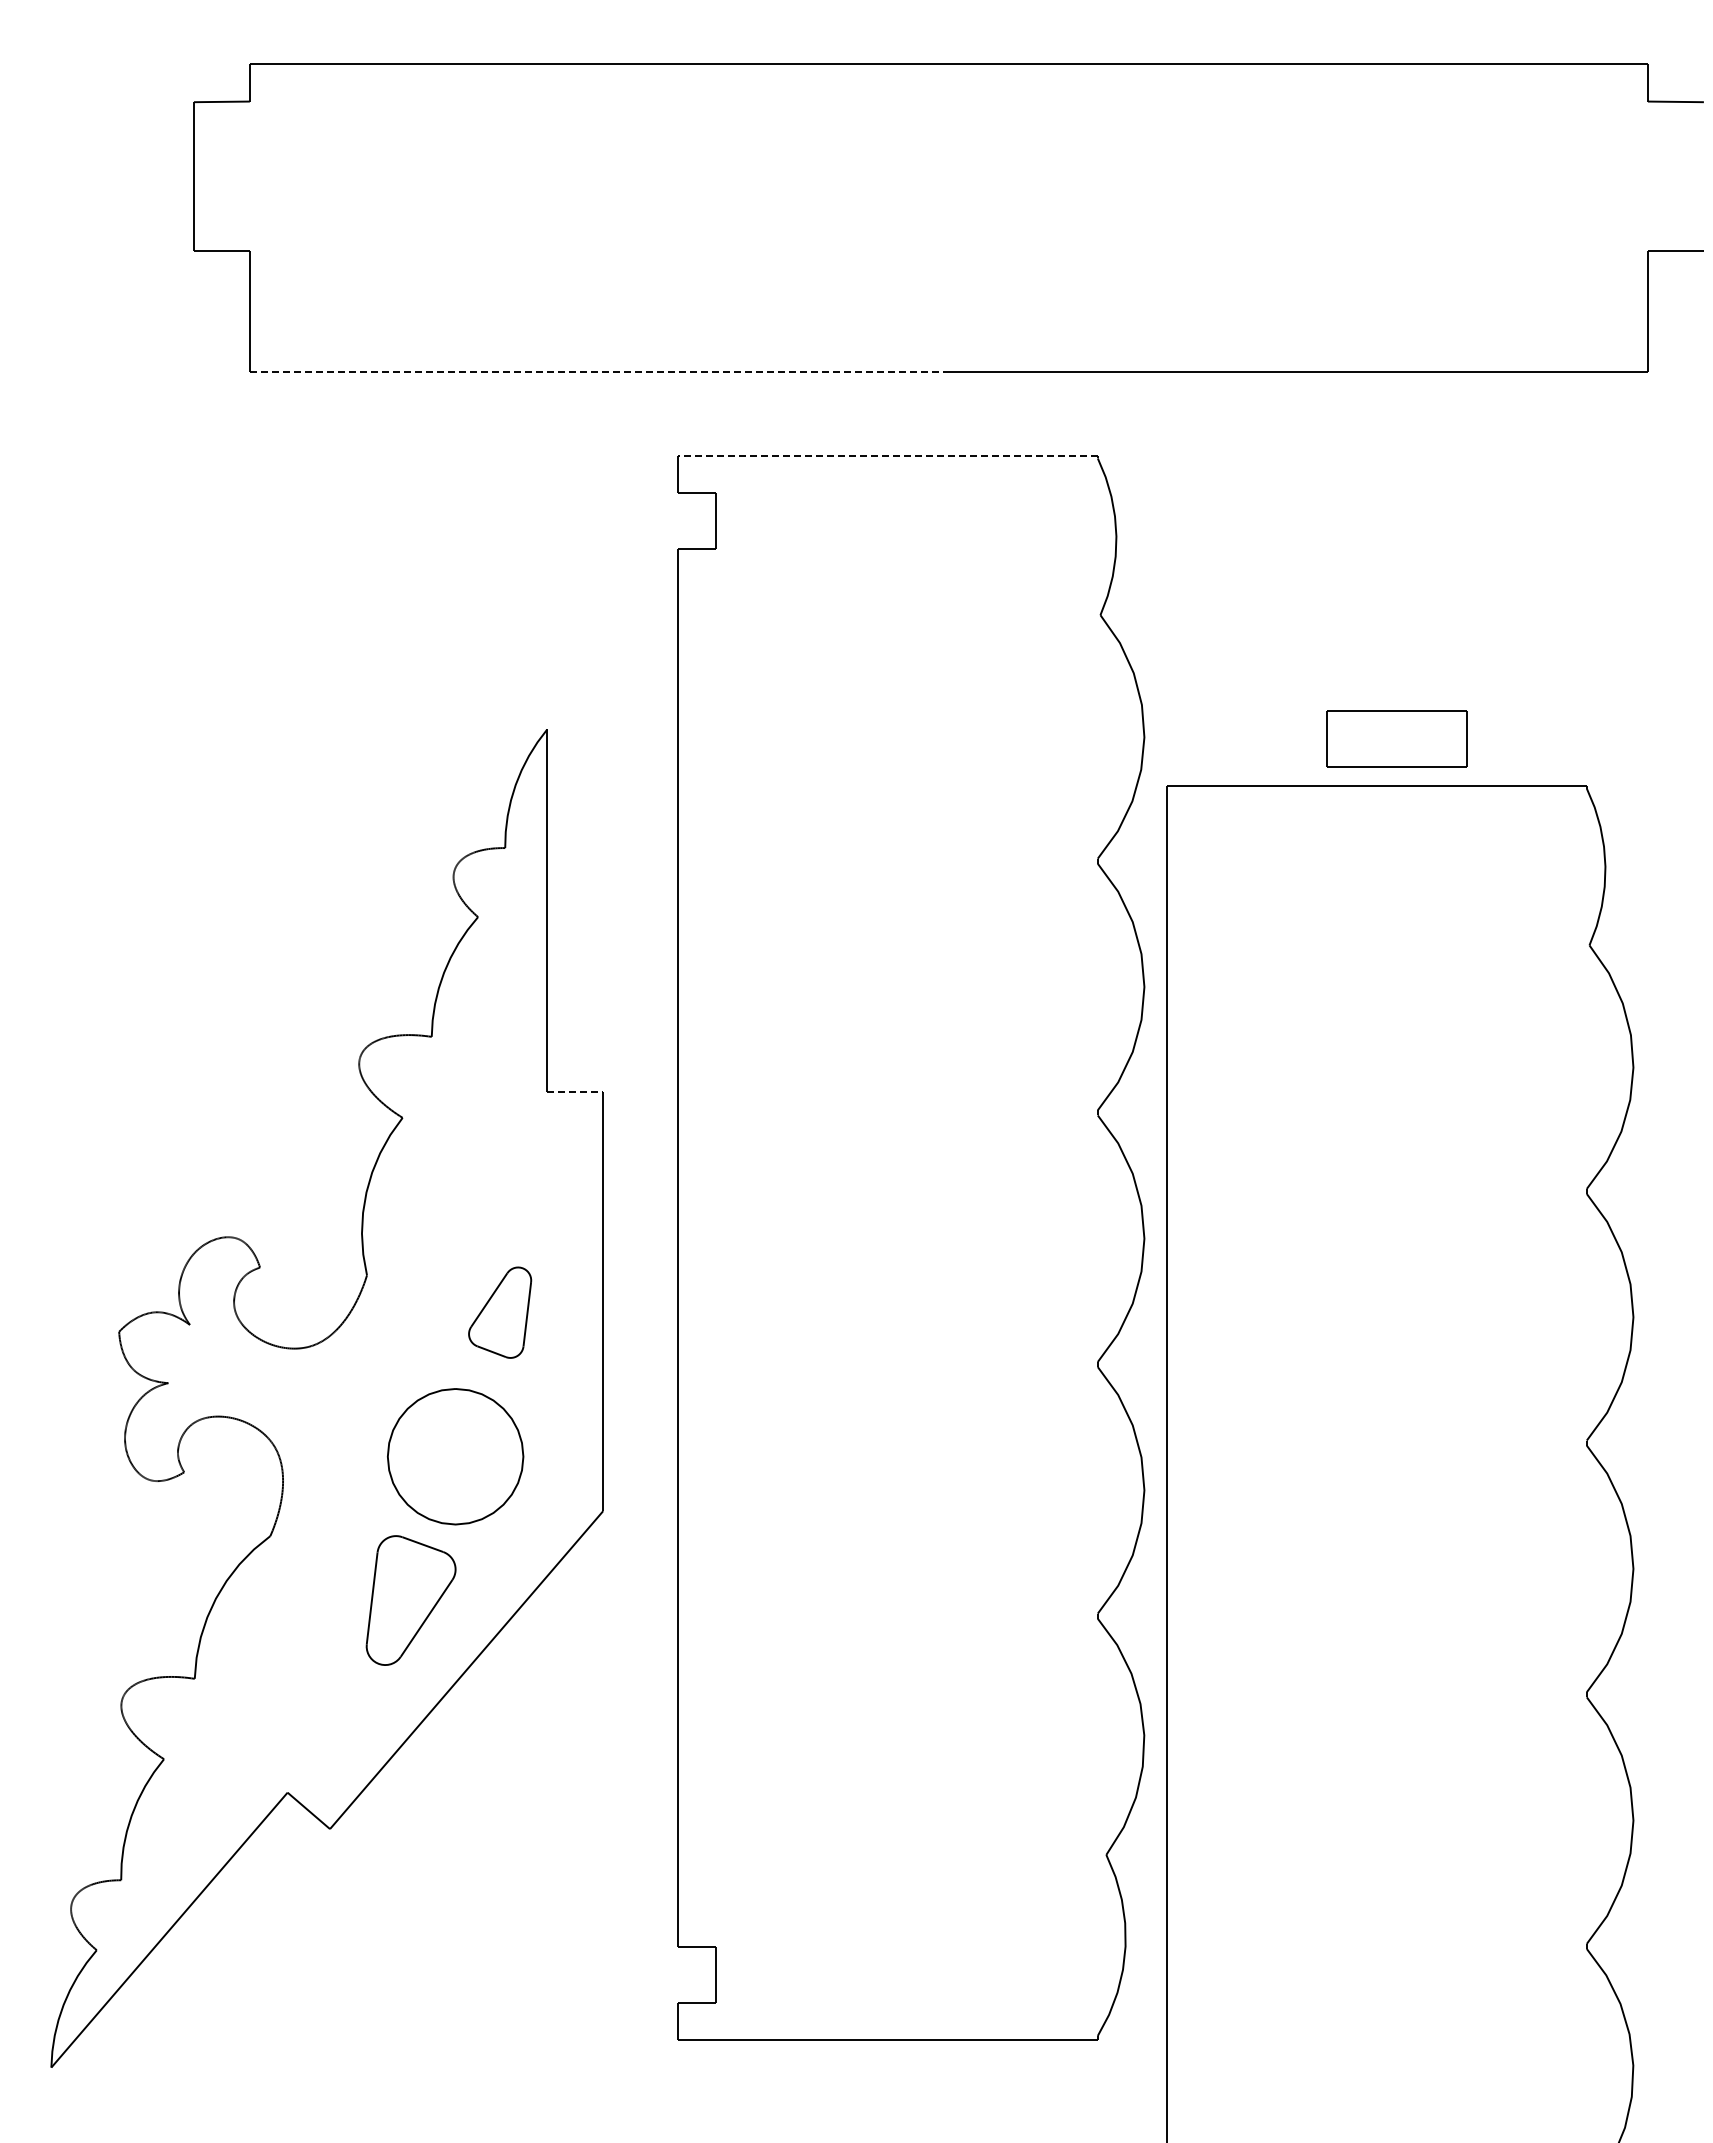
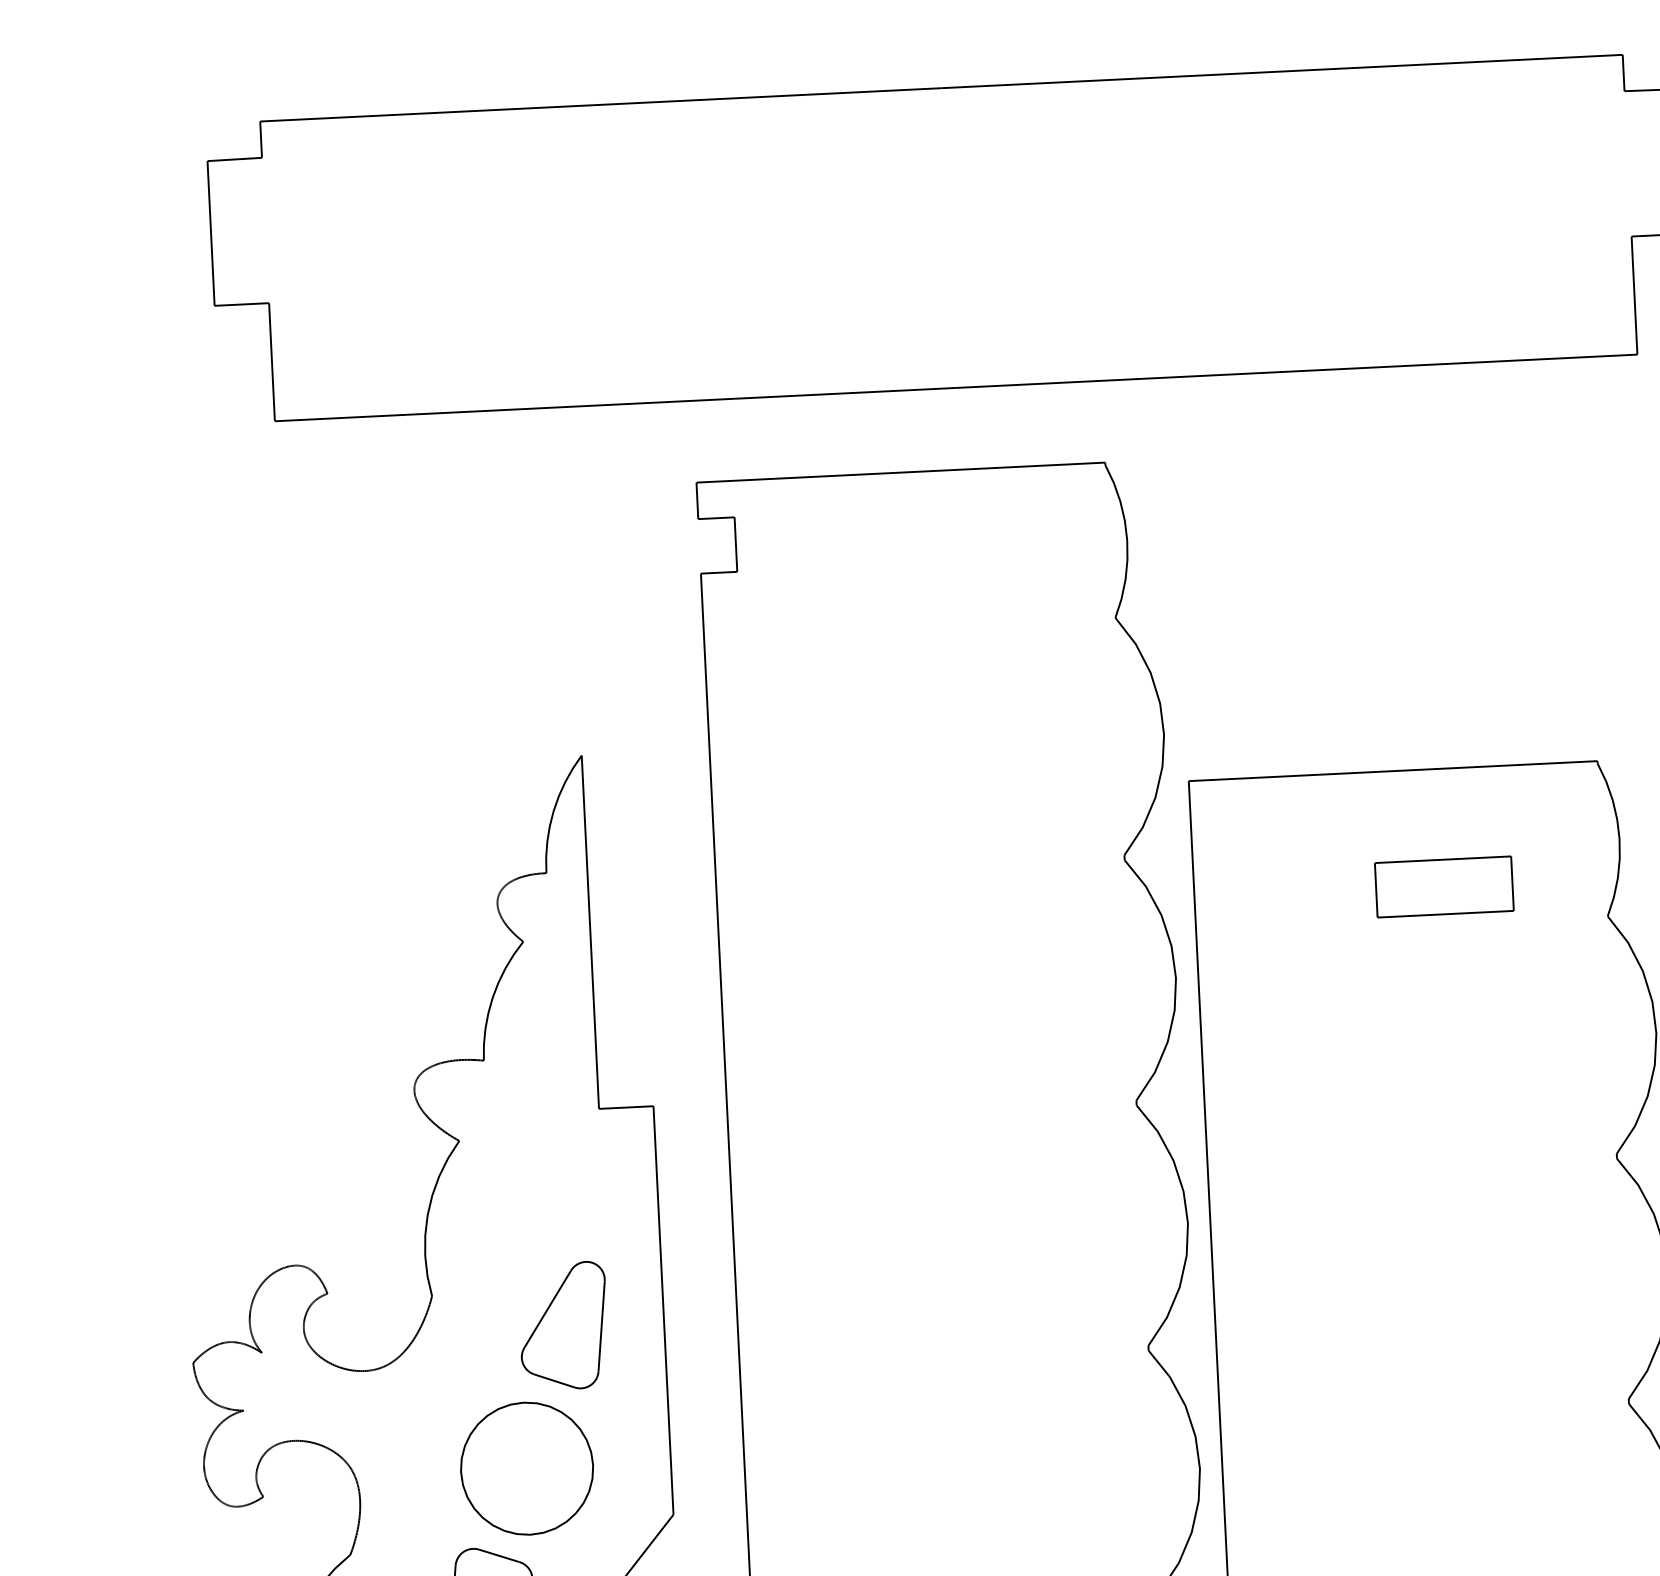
line: (599, 371) -> (615, 404), dashed -> solid
line: (888, 455) -> (901, 472), dashed -> solid
part: (1396, 738) -> (1444, 886), moved
line: (575, 1092) -> (626, 1108), dashed -> solid
part: (499, 1312) -> (562, 1326), size x1.43

